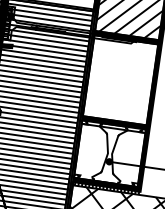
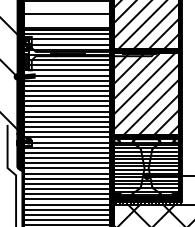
hatch: (120, 79) -> (146, 93), added
hatch: (109, 154) -> (146, 169), added

